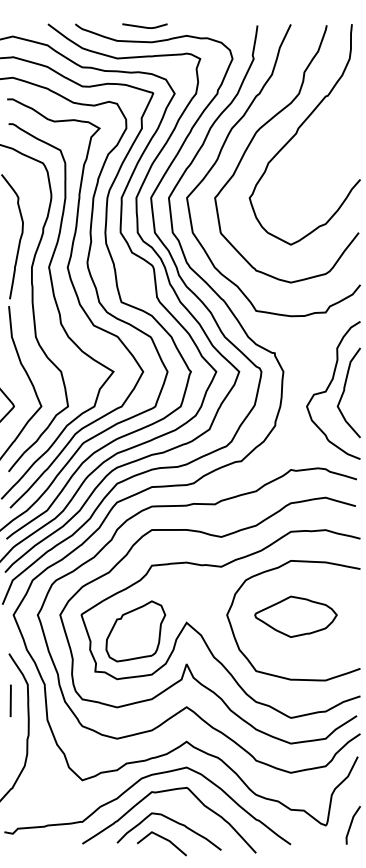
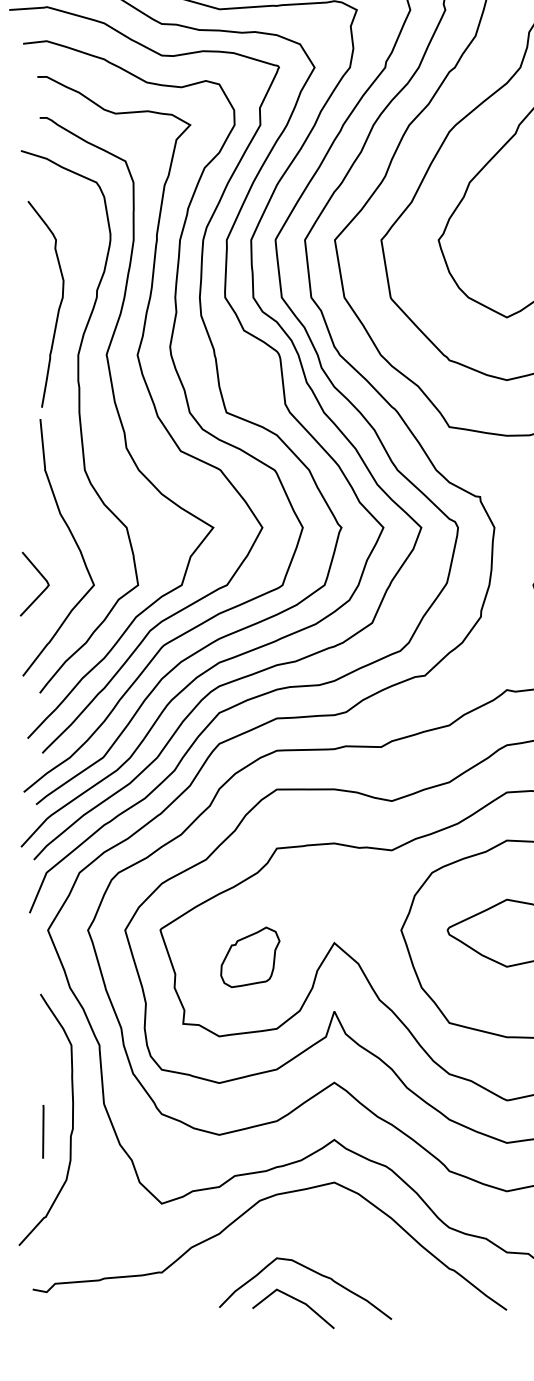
part: (135, 631) -> (249, 957), size x0.6
line: (10, 700) -> (42, 1131), moved
curve: (163, 792) -> (296, 1223), removed

